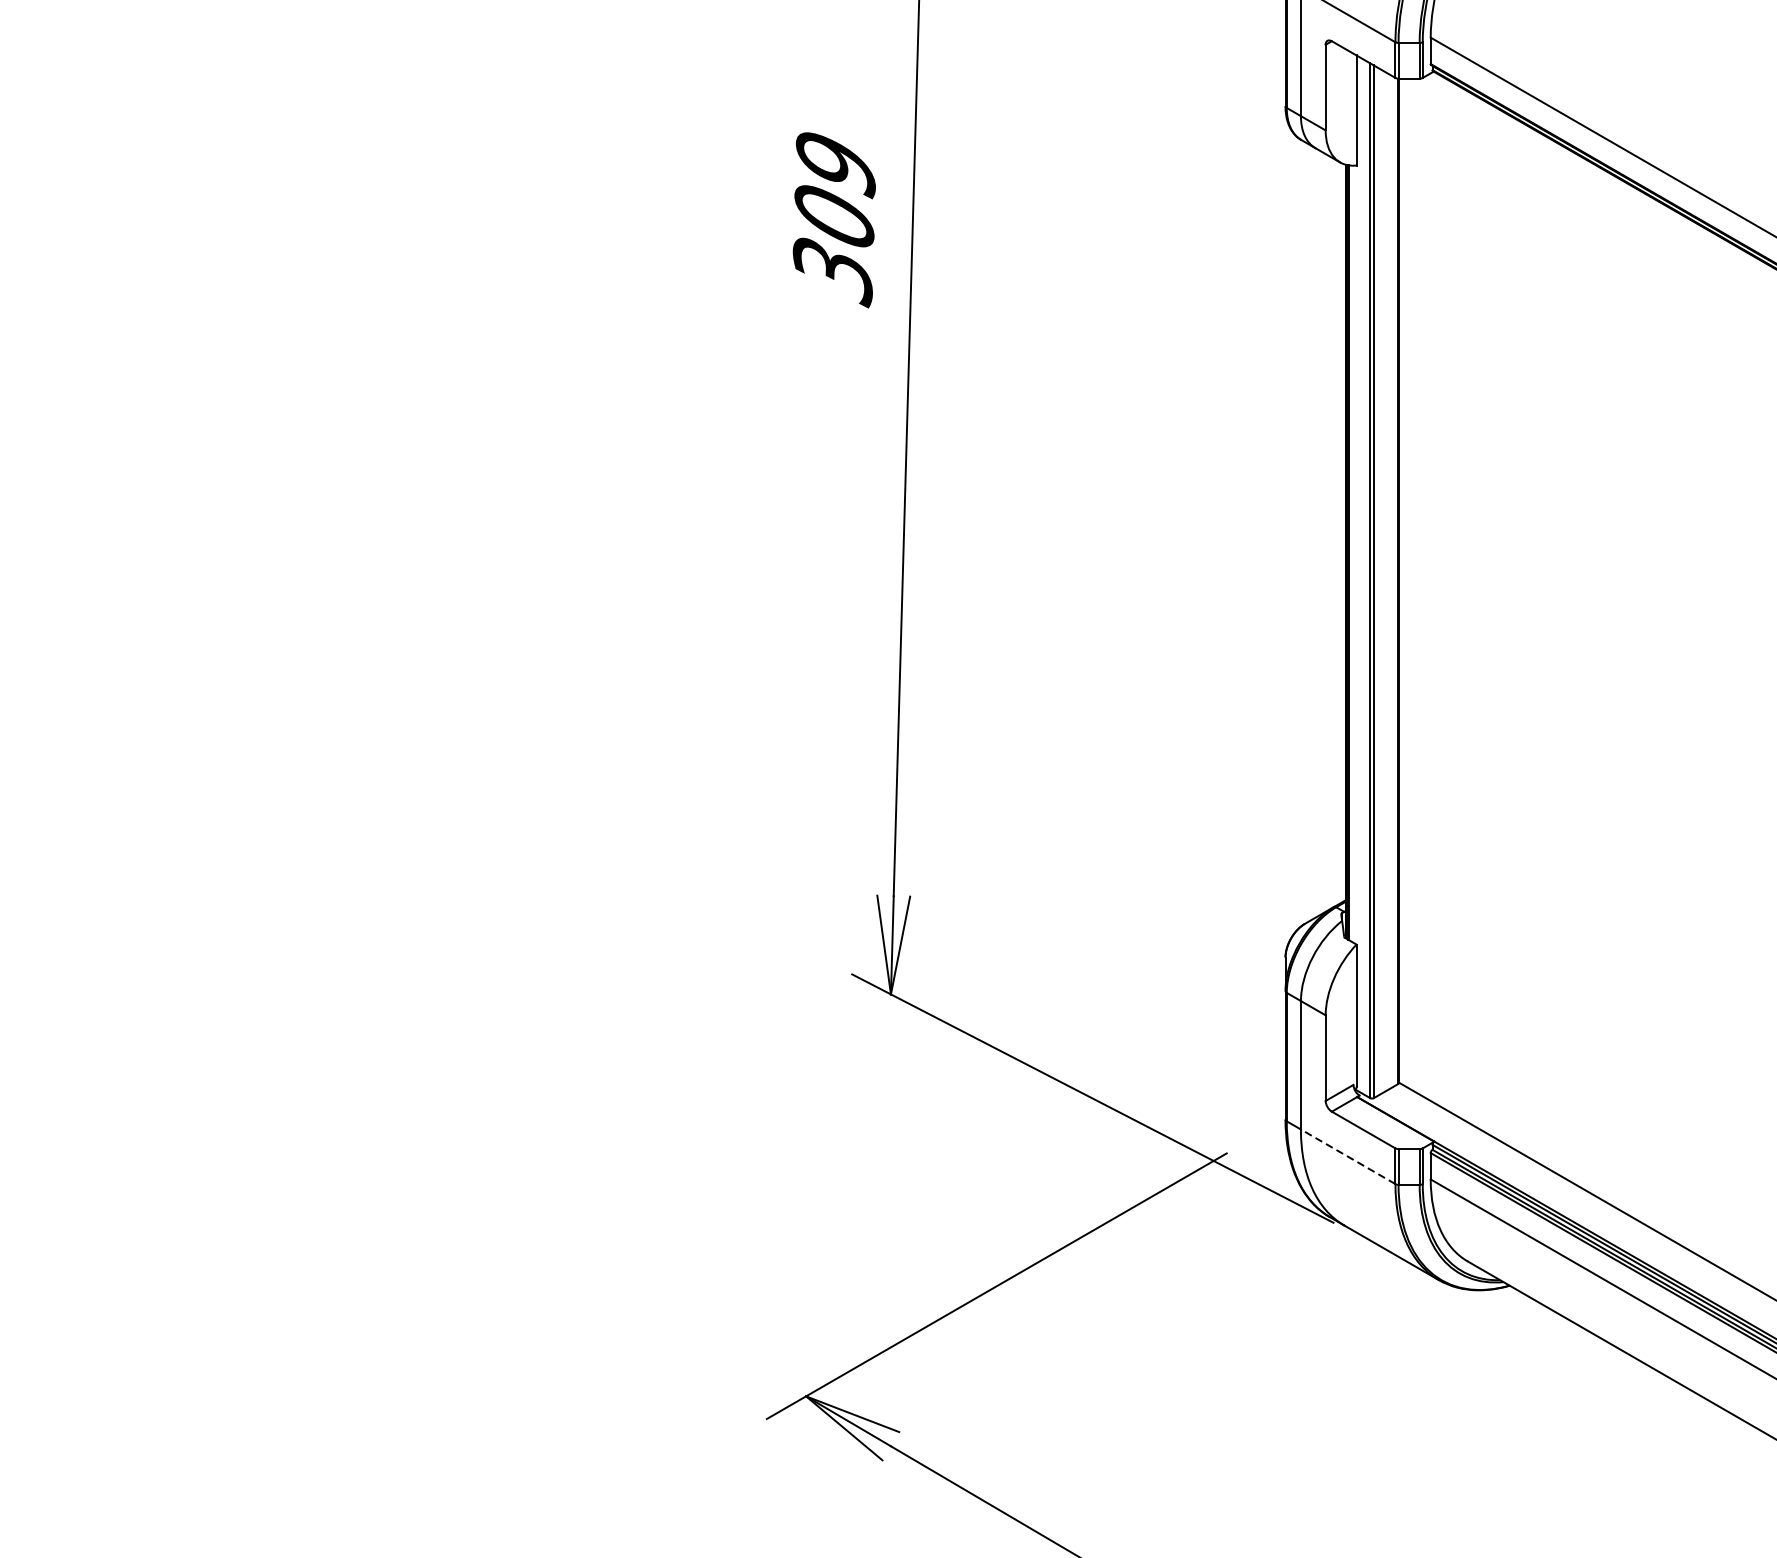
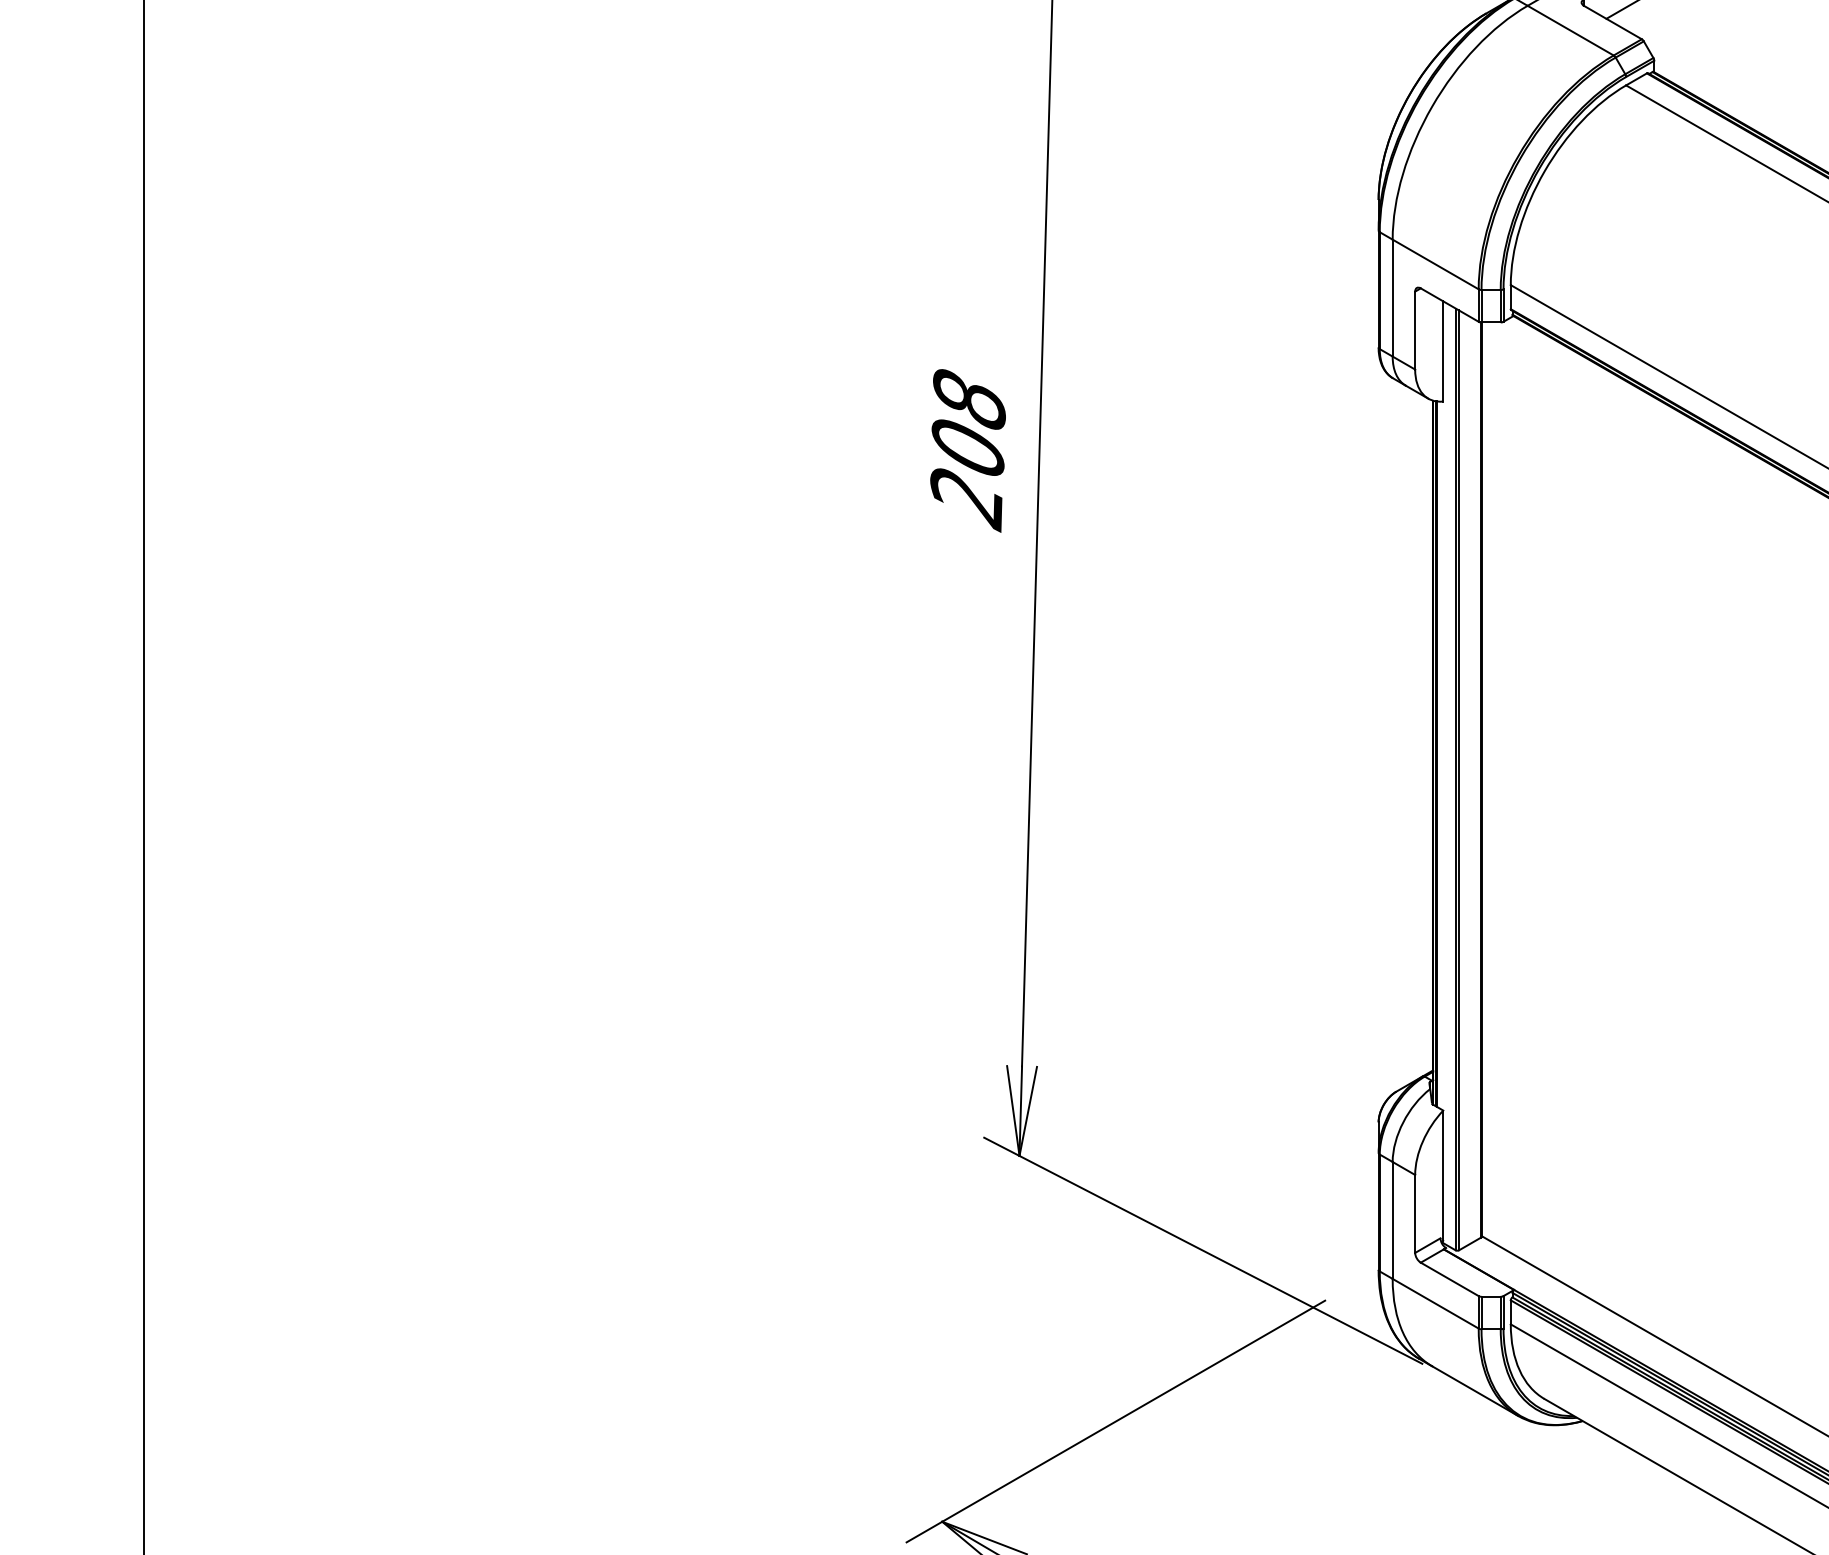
text: (833, 219) -> (967, 450), 309 -> 208
line: (1347, 1156) -> (1435, 1303), dashed -> solid

